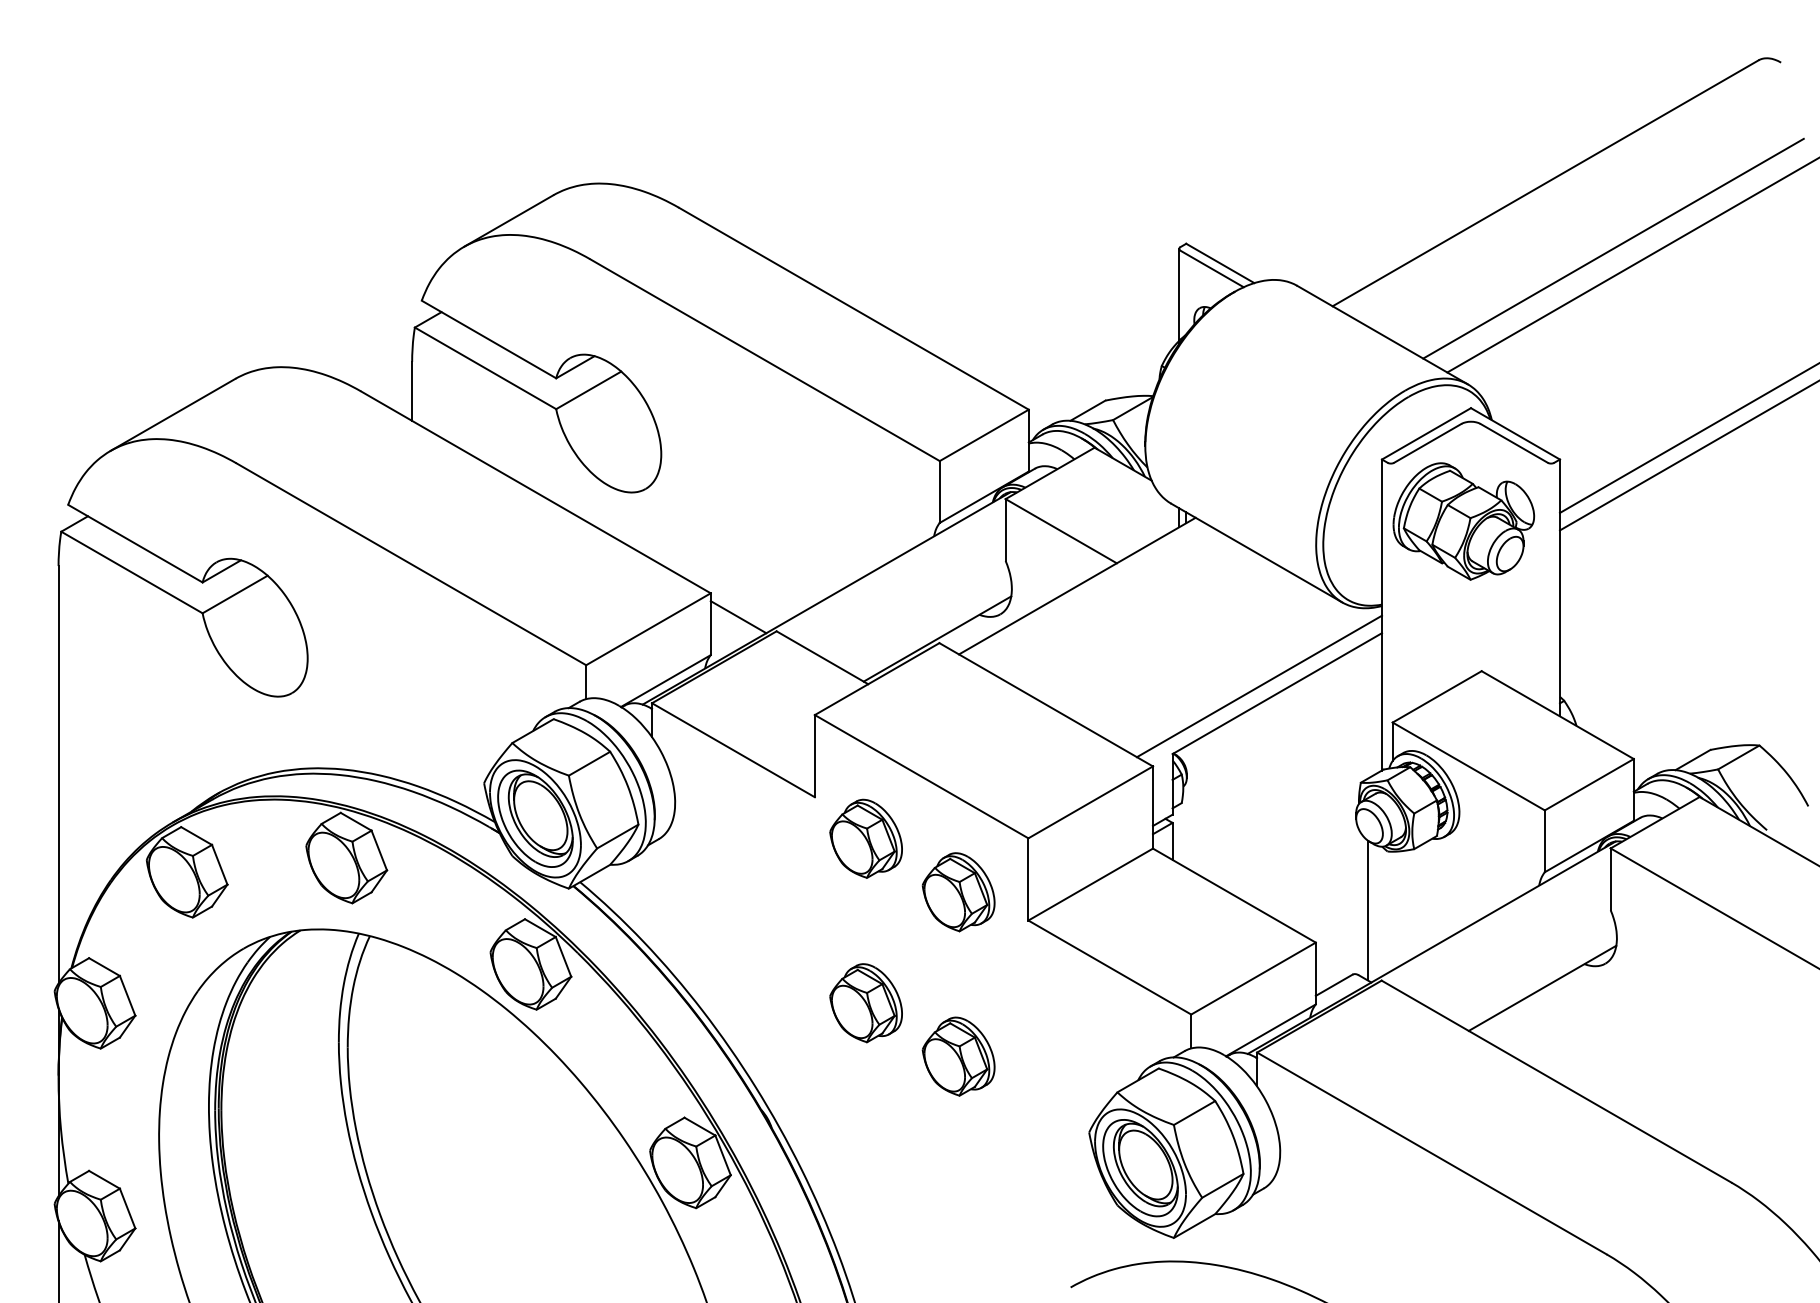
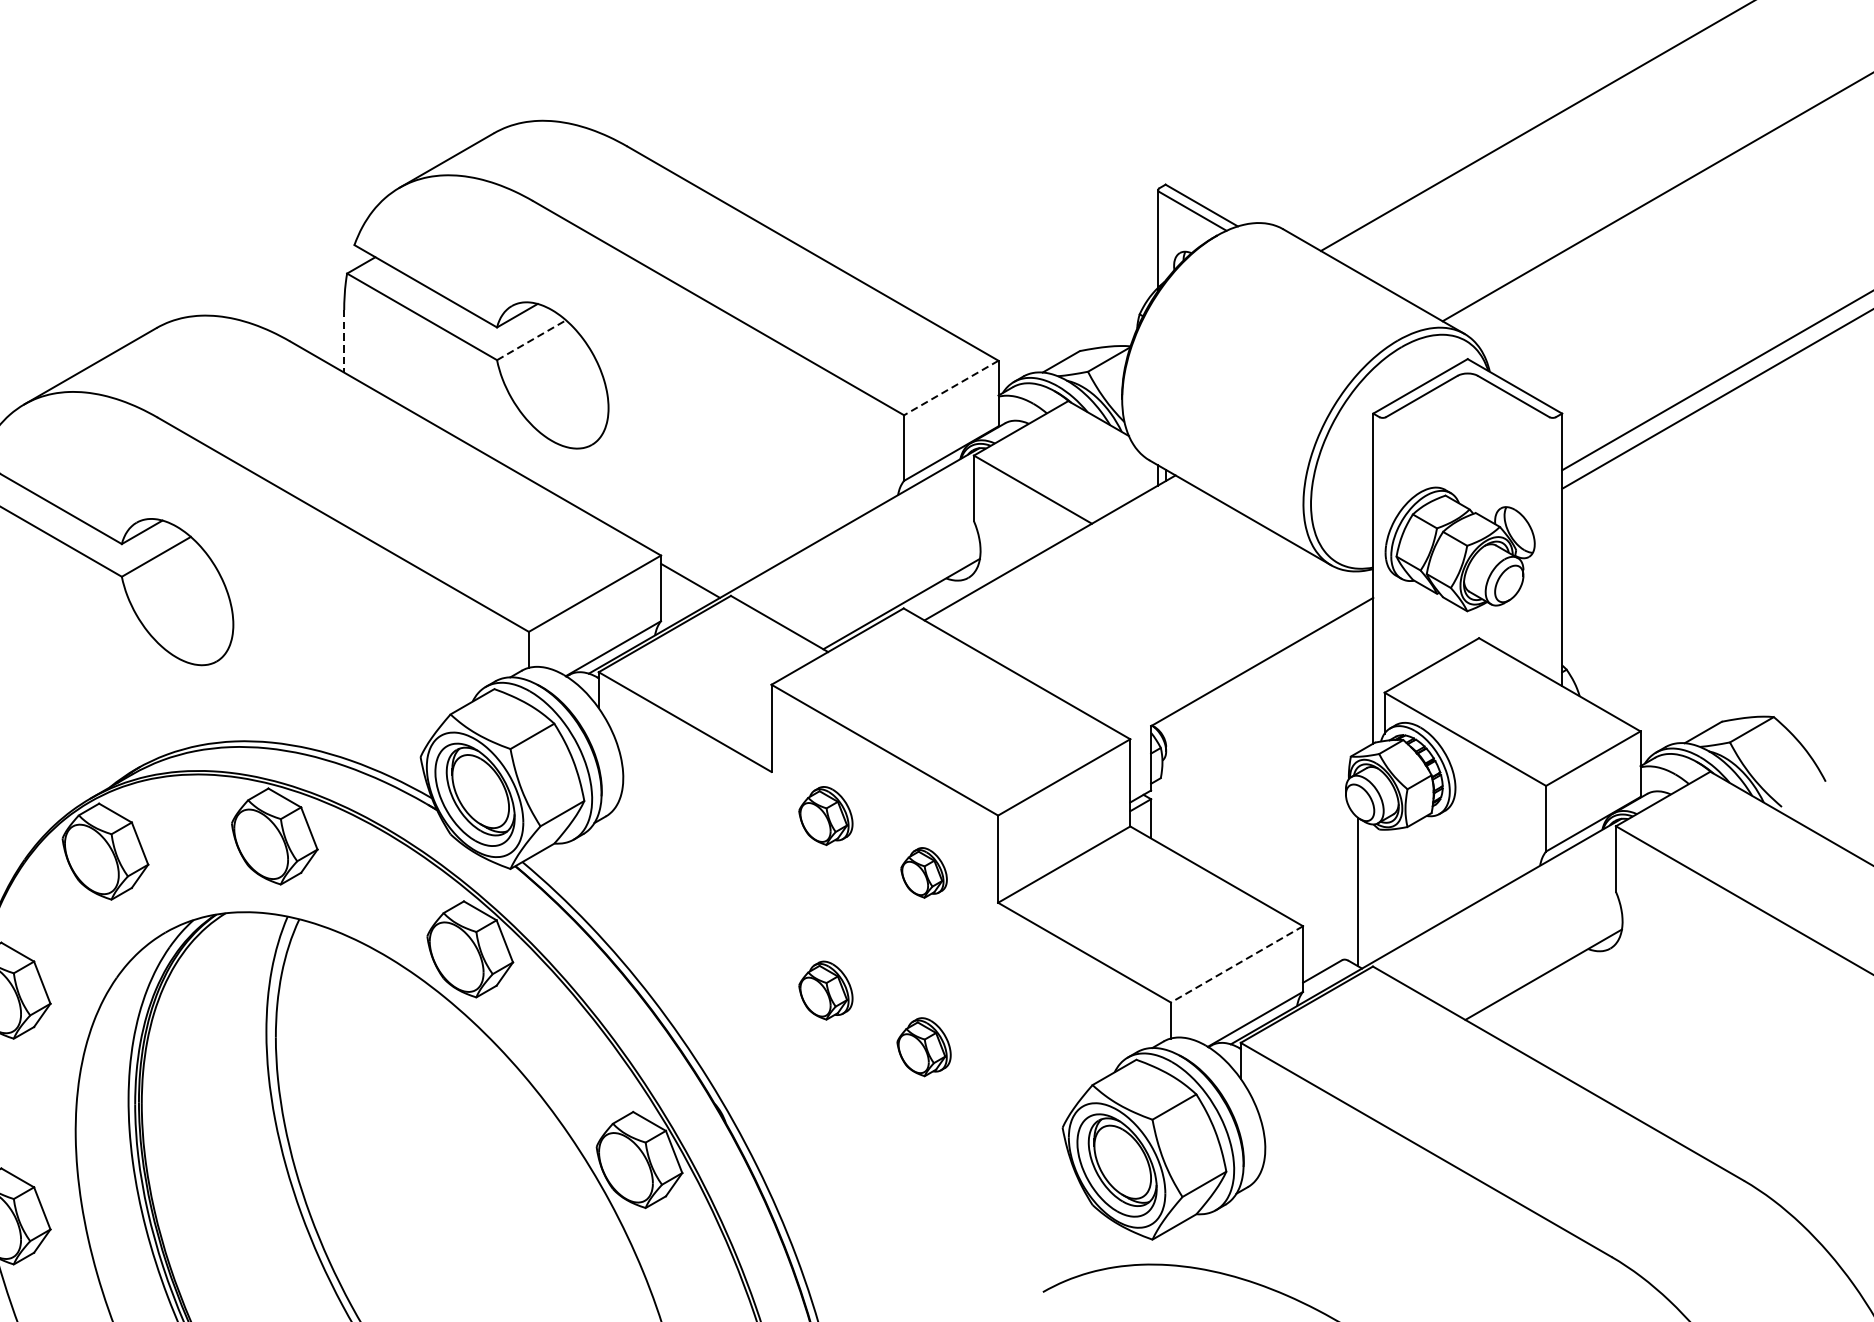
line: (1613, 248) -> (1618, 189), removed
line: (588, 390) -> (531, 340), solid -> dashed
line: (412, 391) -> (344, 341), solid -> dashed
line: (983, 435) -> (950, 388), solid -> dashed
part: (1463, 521) -> (1459, 549), moved
line: (1259, 686) -> (1243, 654), removed
part: (865, 838) -> (825, 815), size x0.7
part: (958, 892) -> (923, 873), size x0.6
line: (1253, 978) -> (1236, 964), solid -> dashed
part: (865, 1003) -> (825, 990), size x0.7
part: (958, 1056) -> (923, 1047), size x0.7

